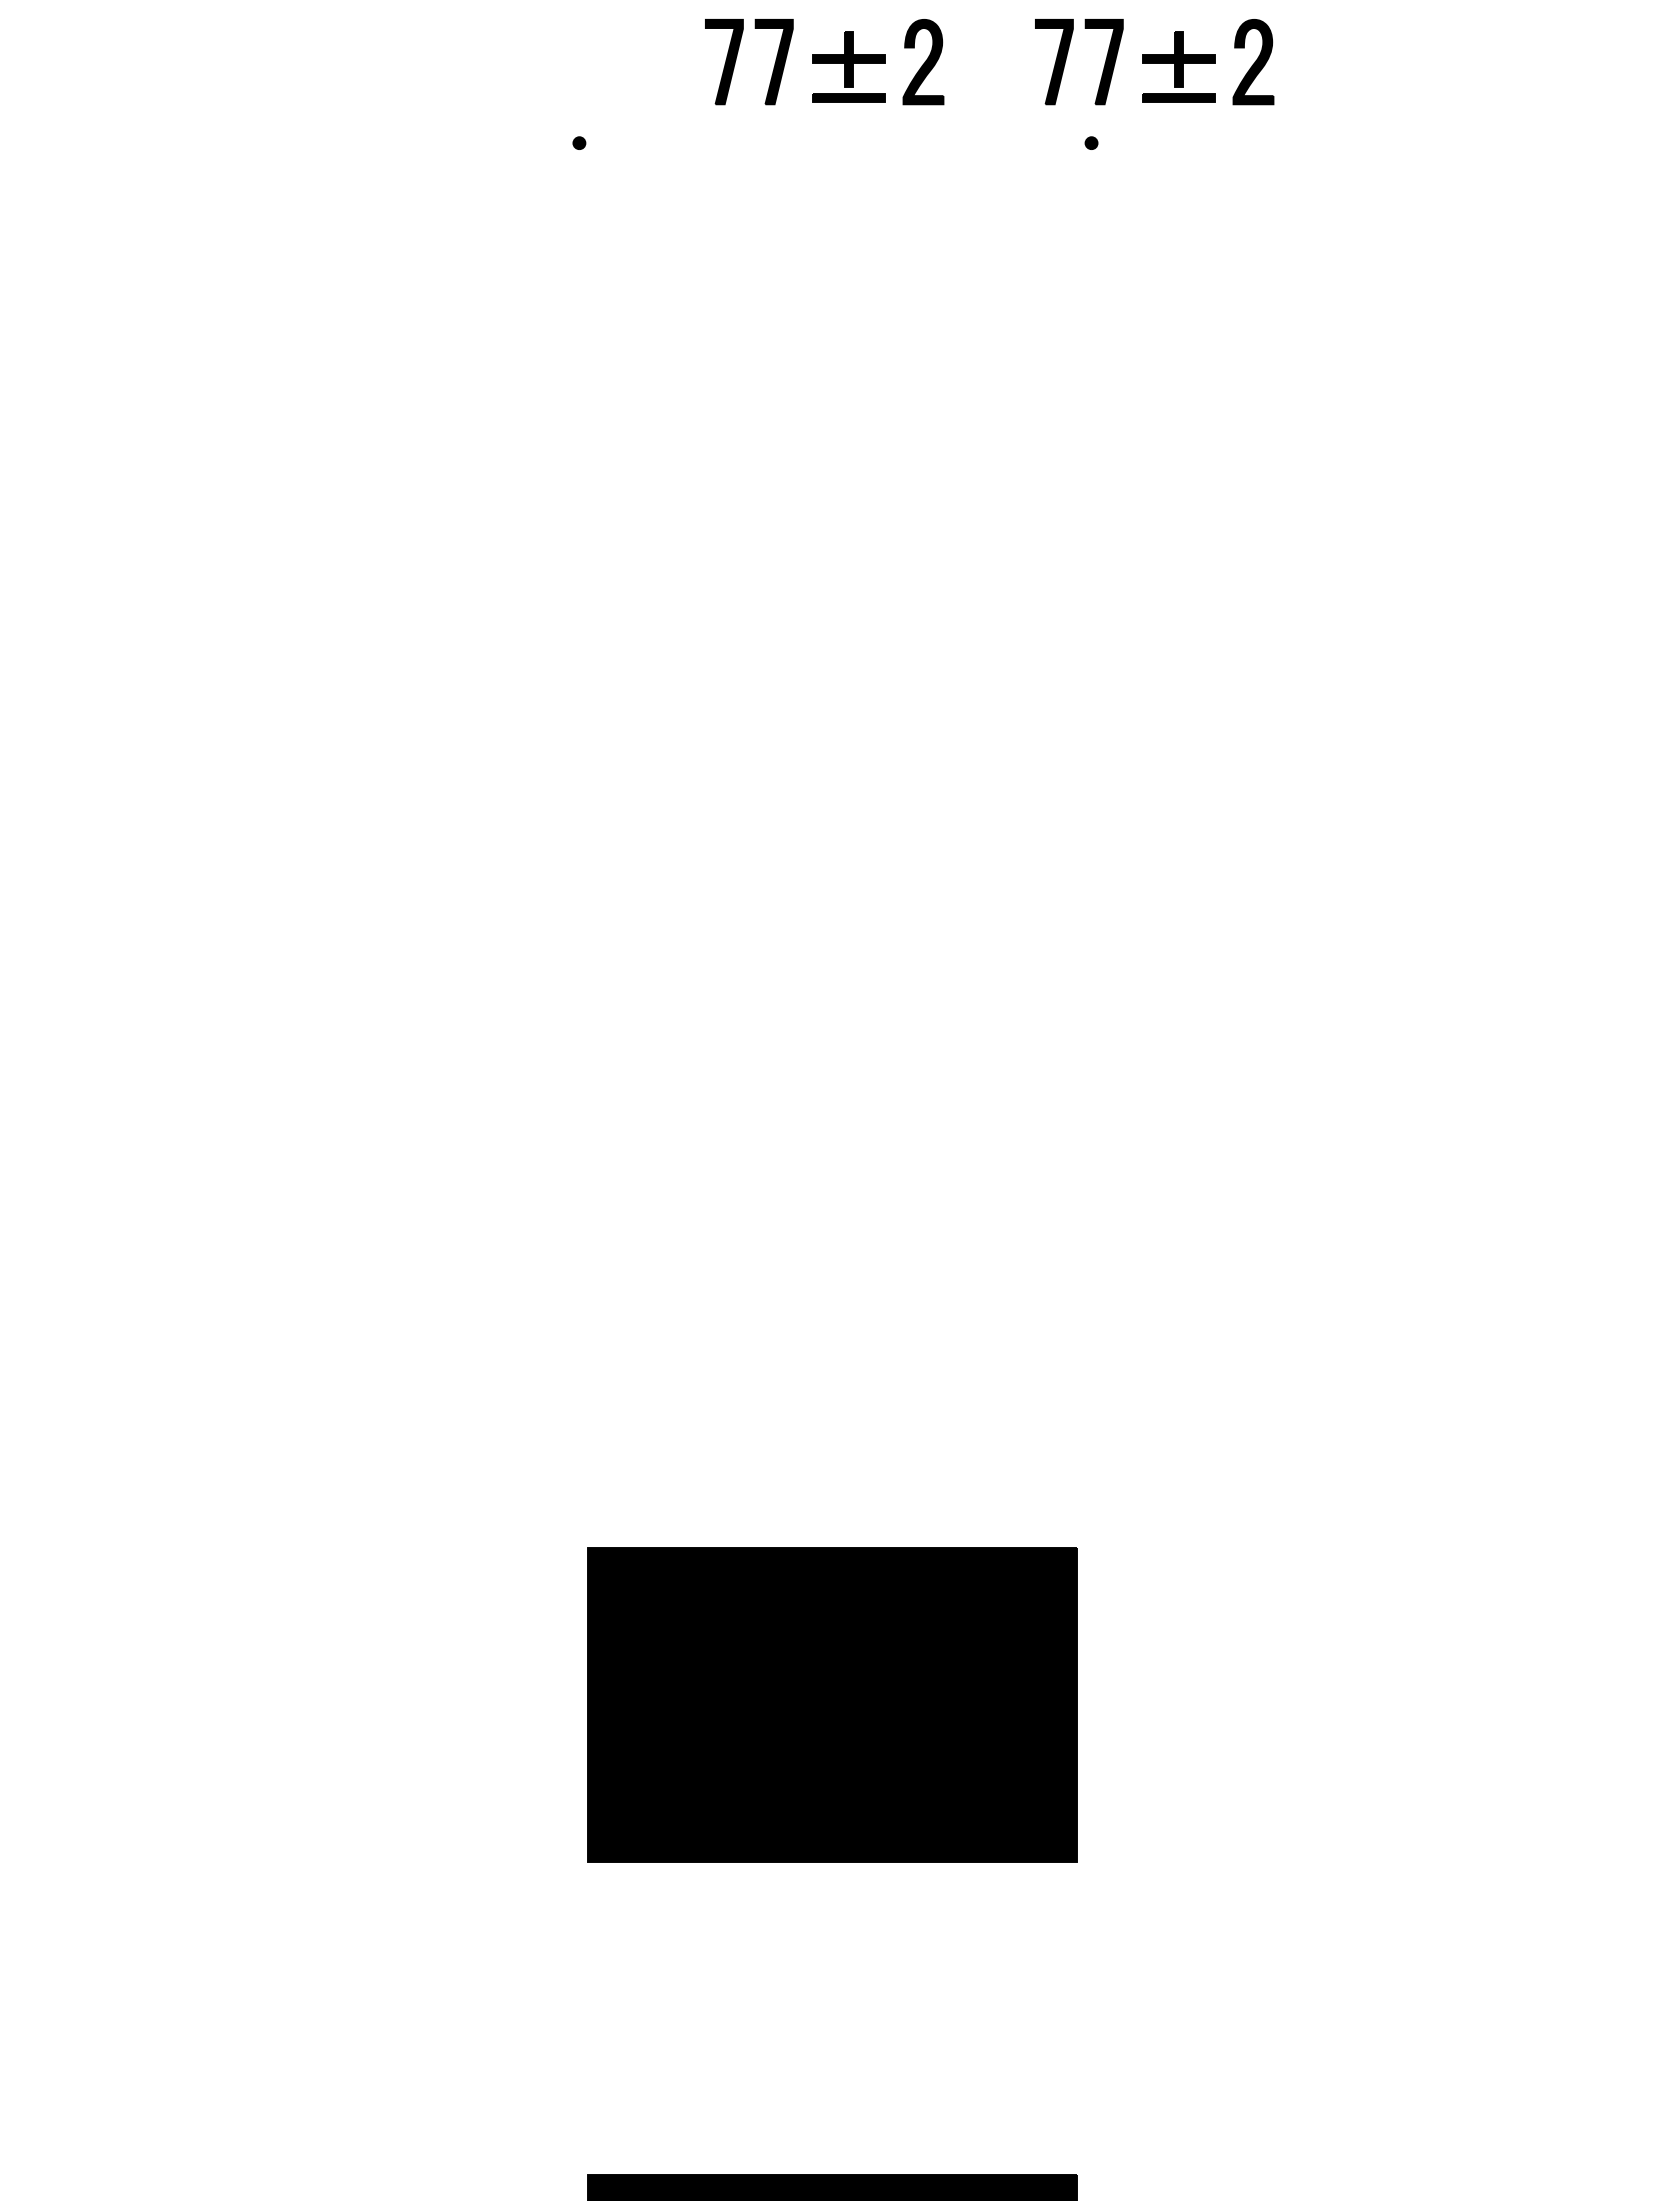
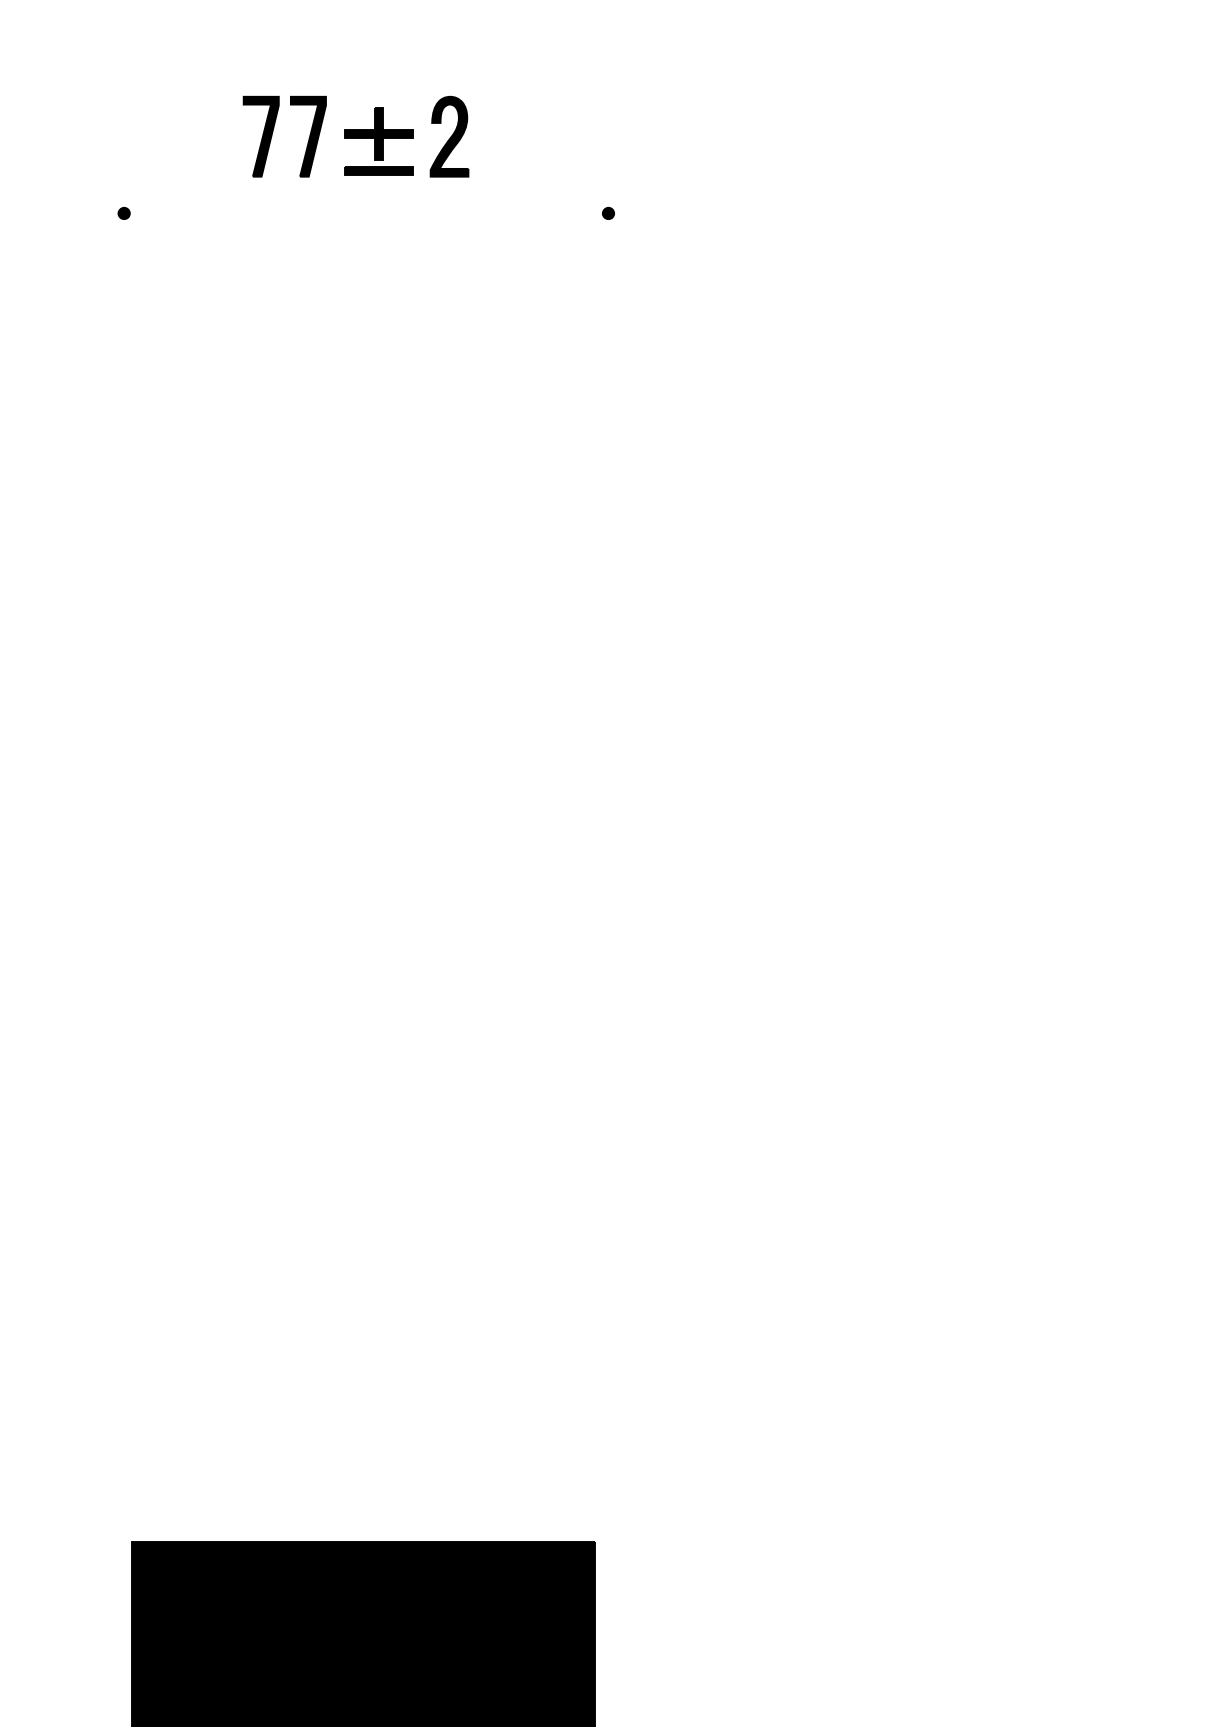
part: (1154, 62) -> (668, 137), removed

